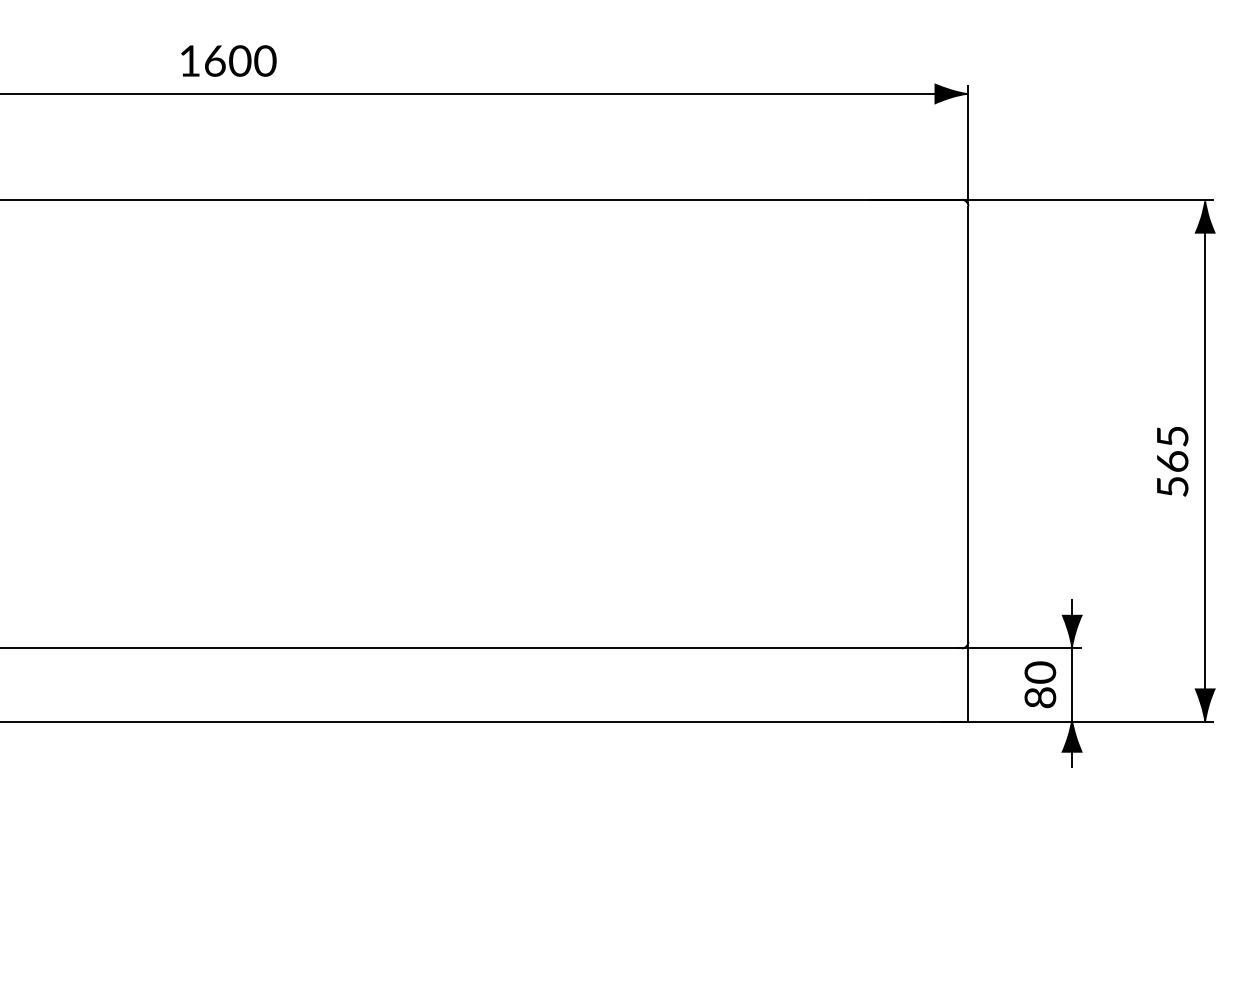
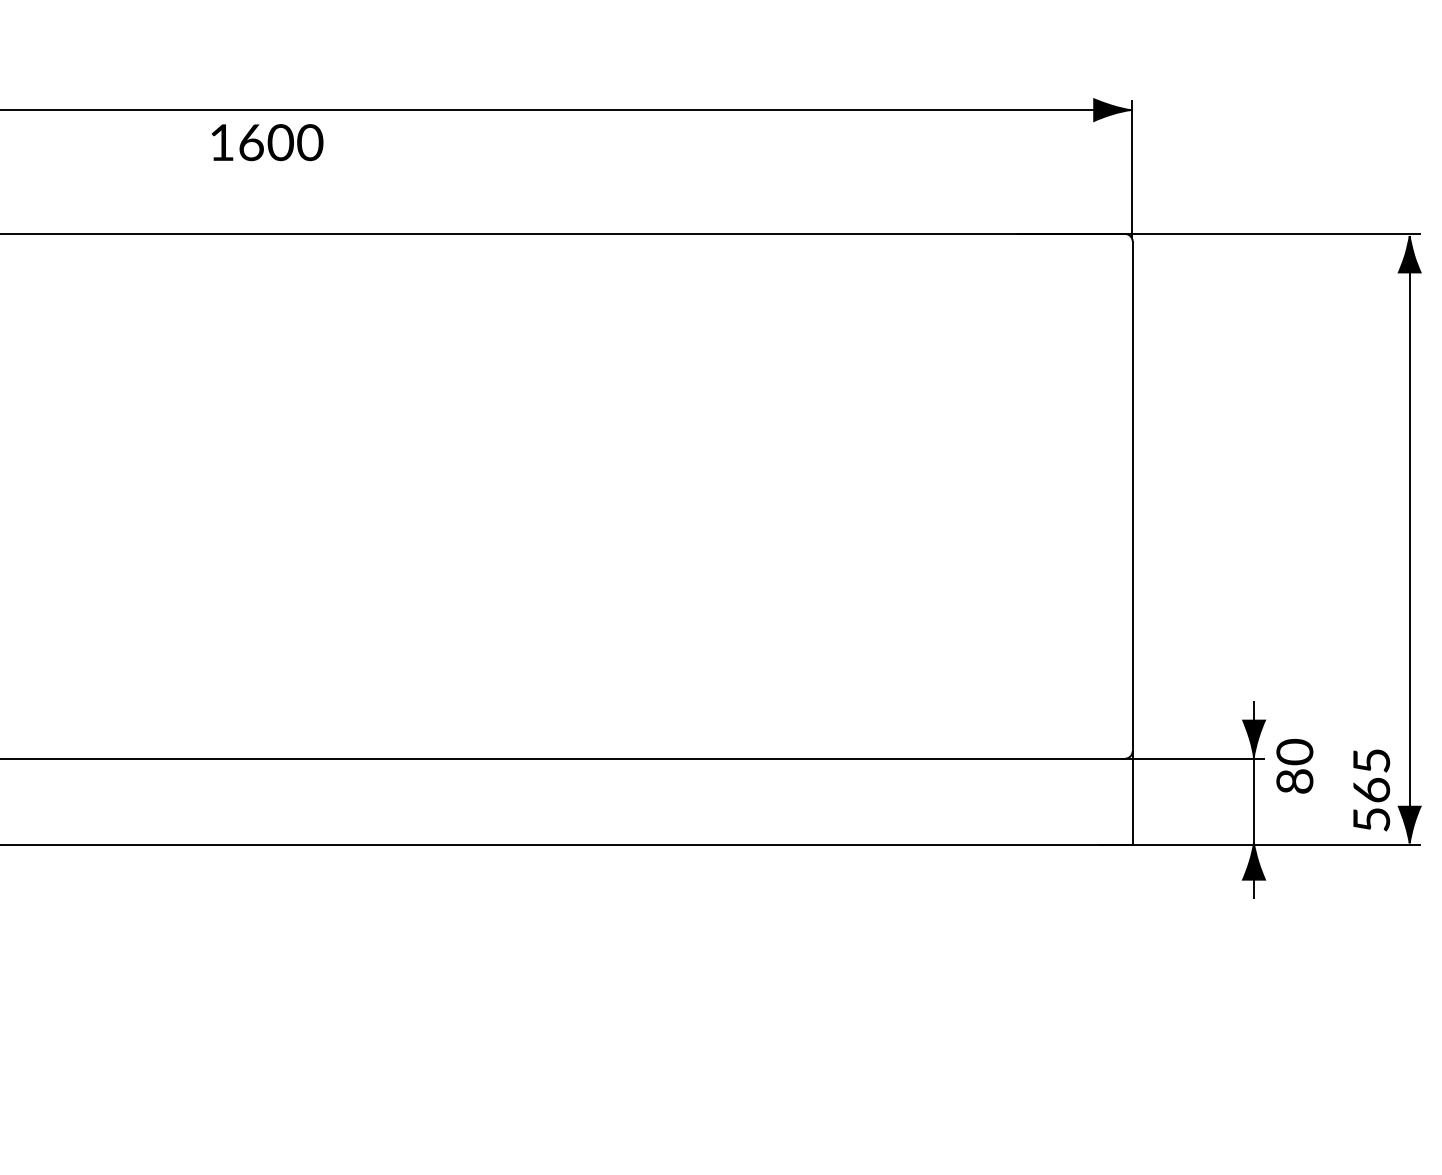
text: (228, 60) -> (267, 142), moved
text: (1172, 461) -> (1371, 790), moved
text: (1040, 684) -> (1294, 766), moved

